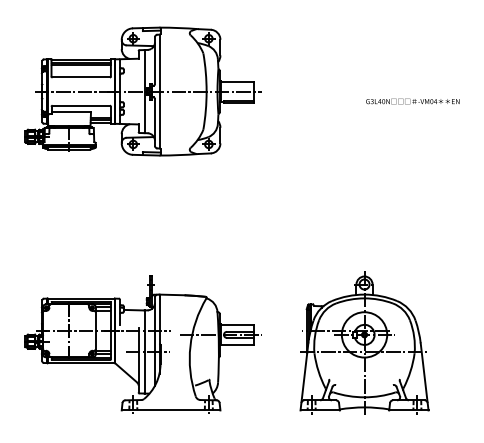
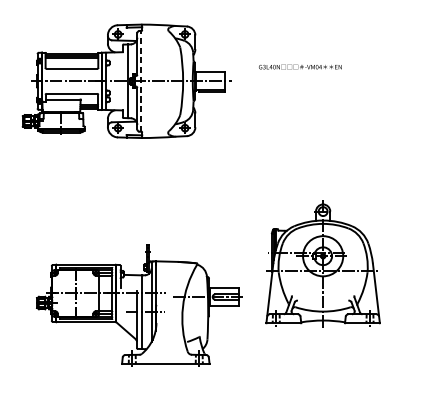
line: (159, 91) -> (141, 81), solid -> dashed
text: (412, 101) -> (300, 67), moved
part: (364, 342) -> (323, 262), moved
part: (142, 344) -> (140, 305), moved

